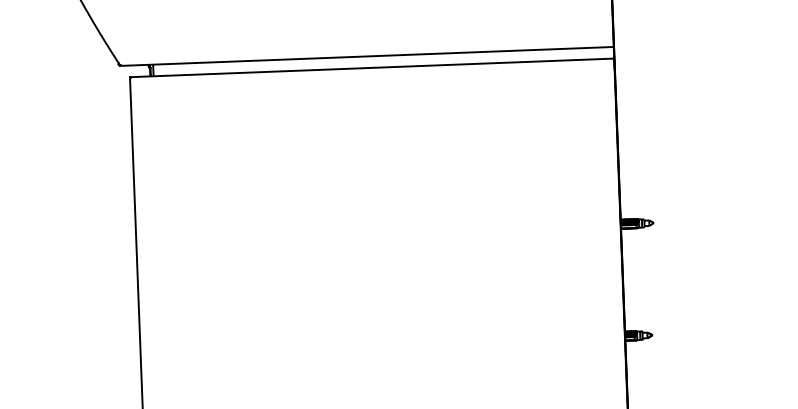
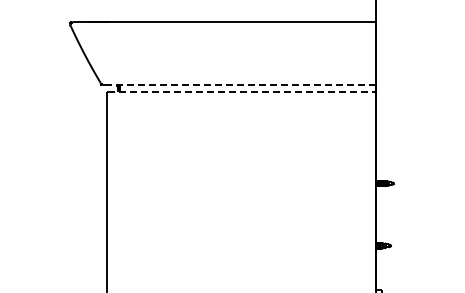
line: (373, 56) -> (242, 85), solid -> dashed
line: (372, 67) -> (241, 91), solid -> dashed

